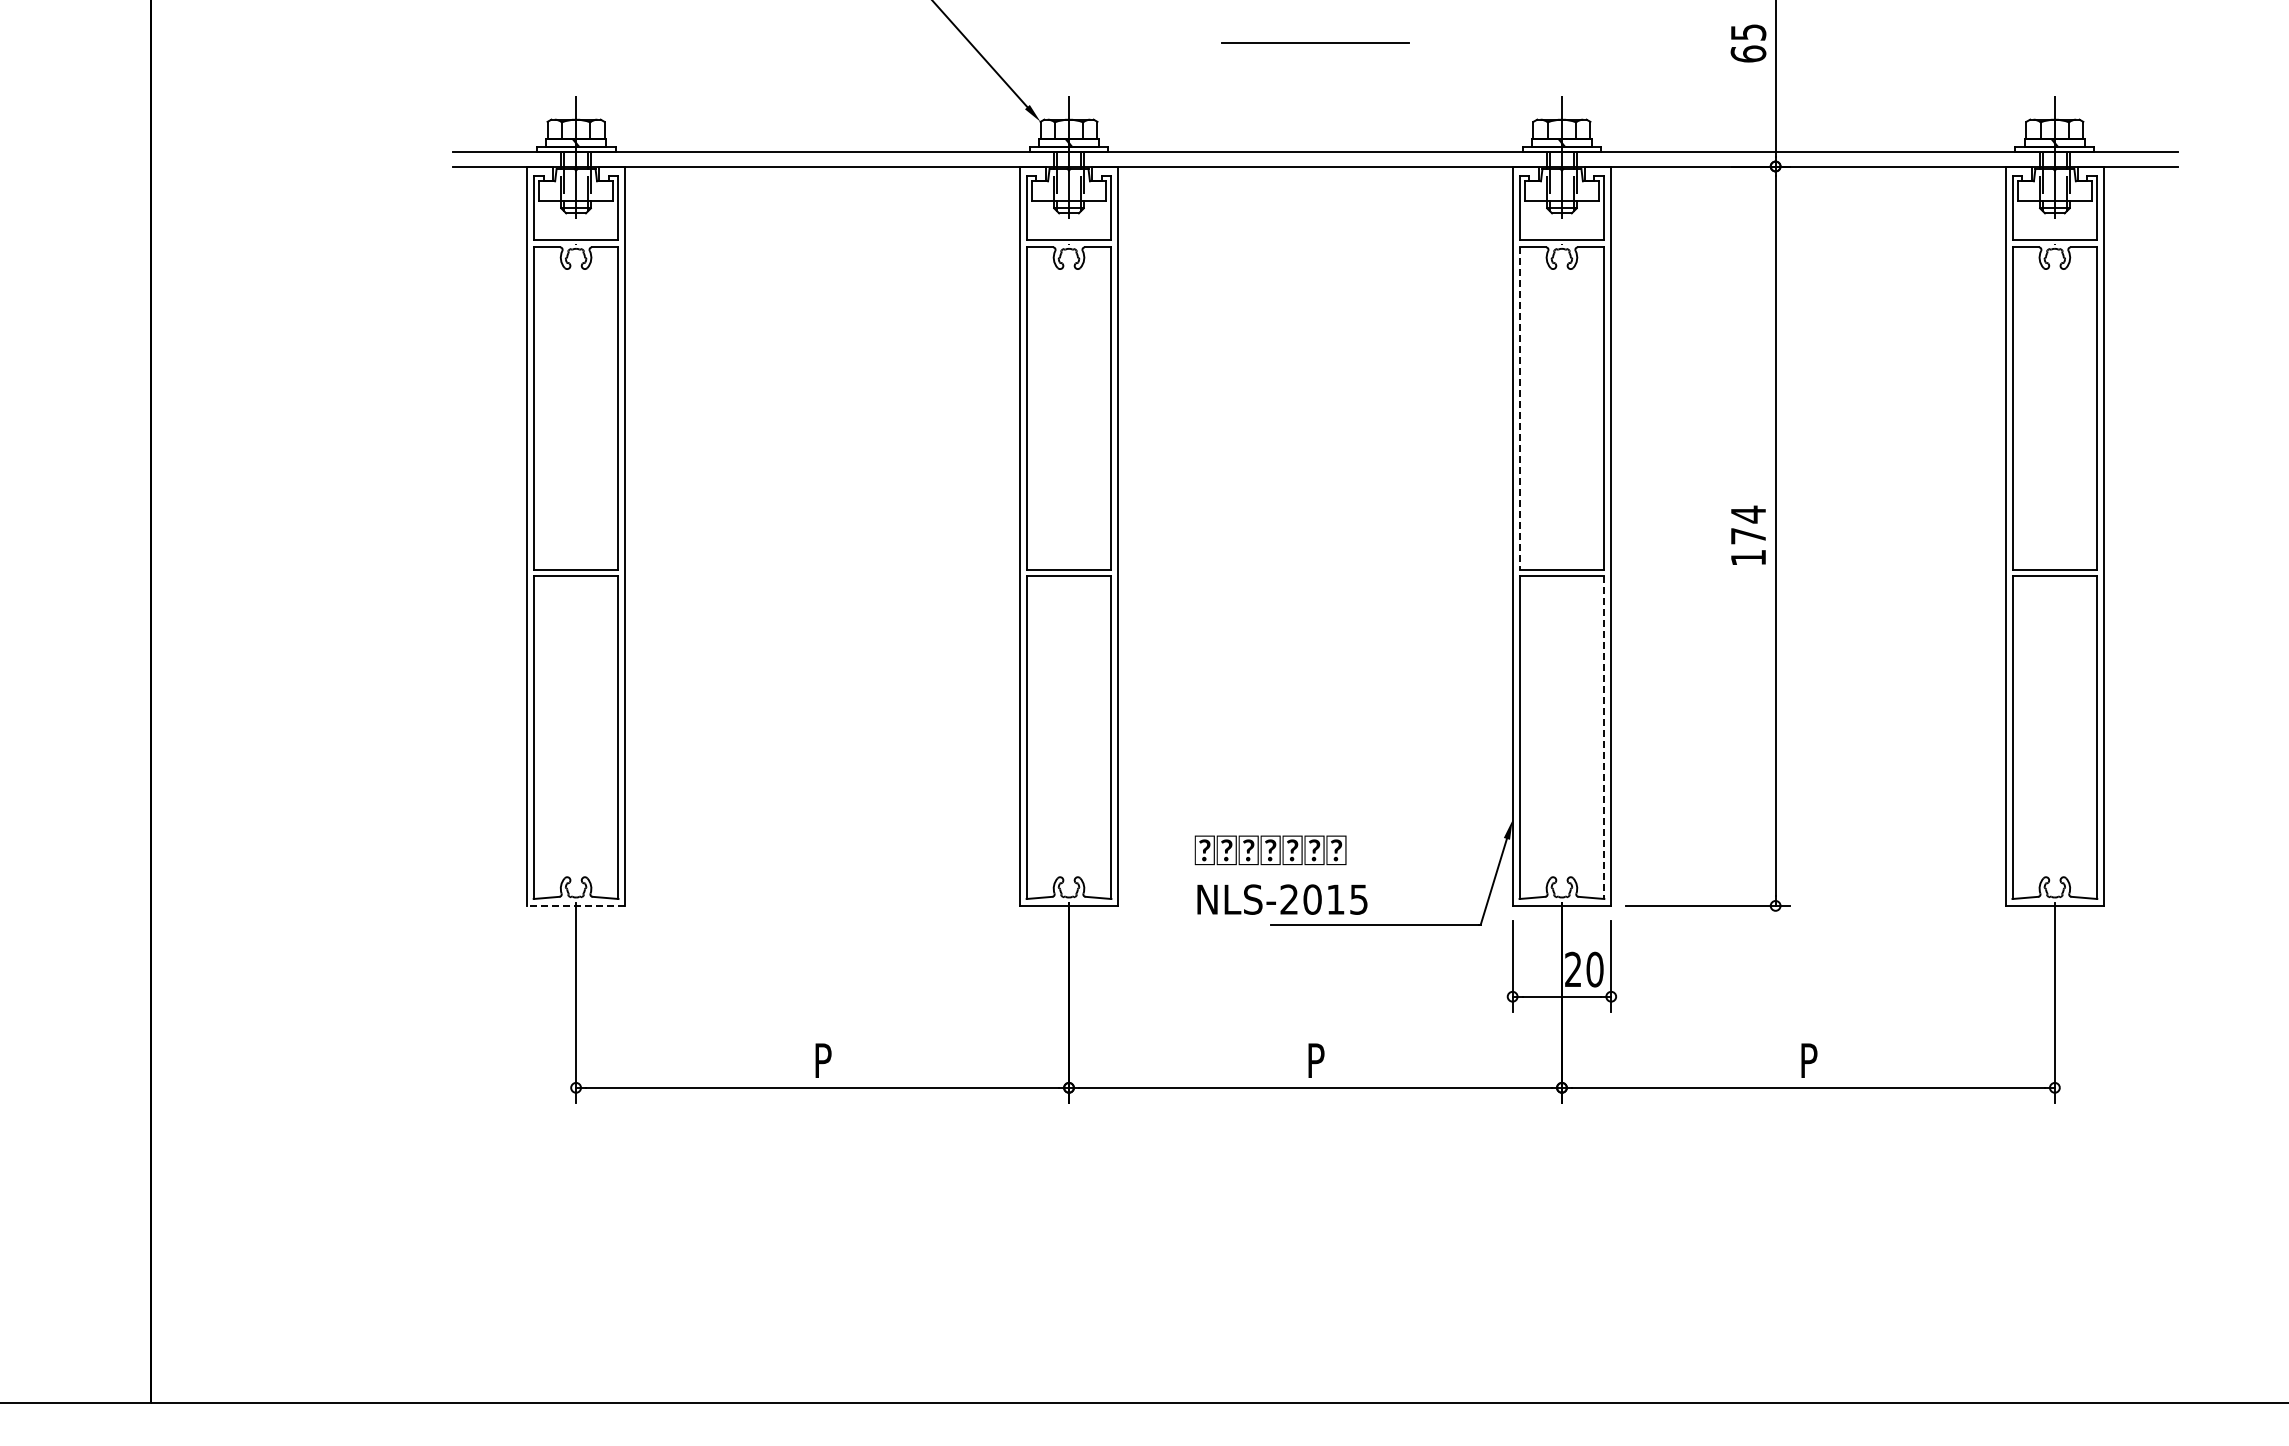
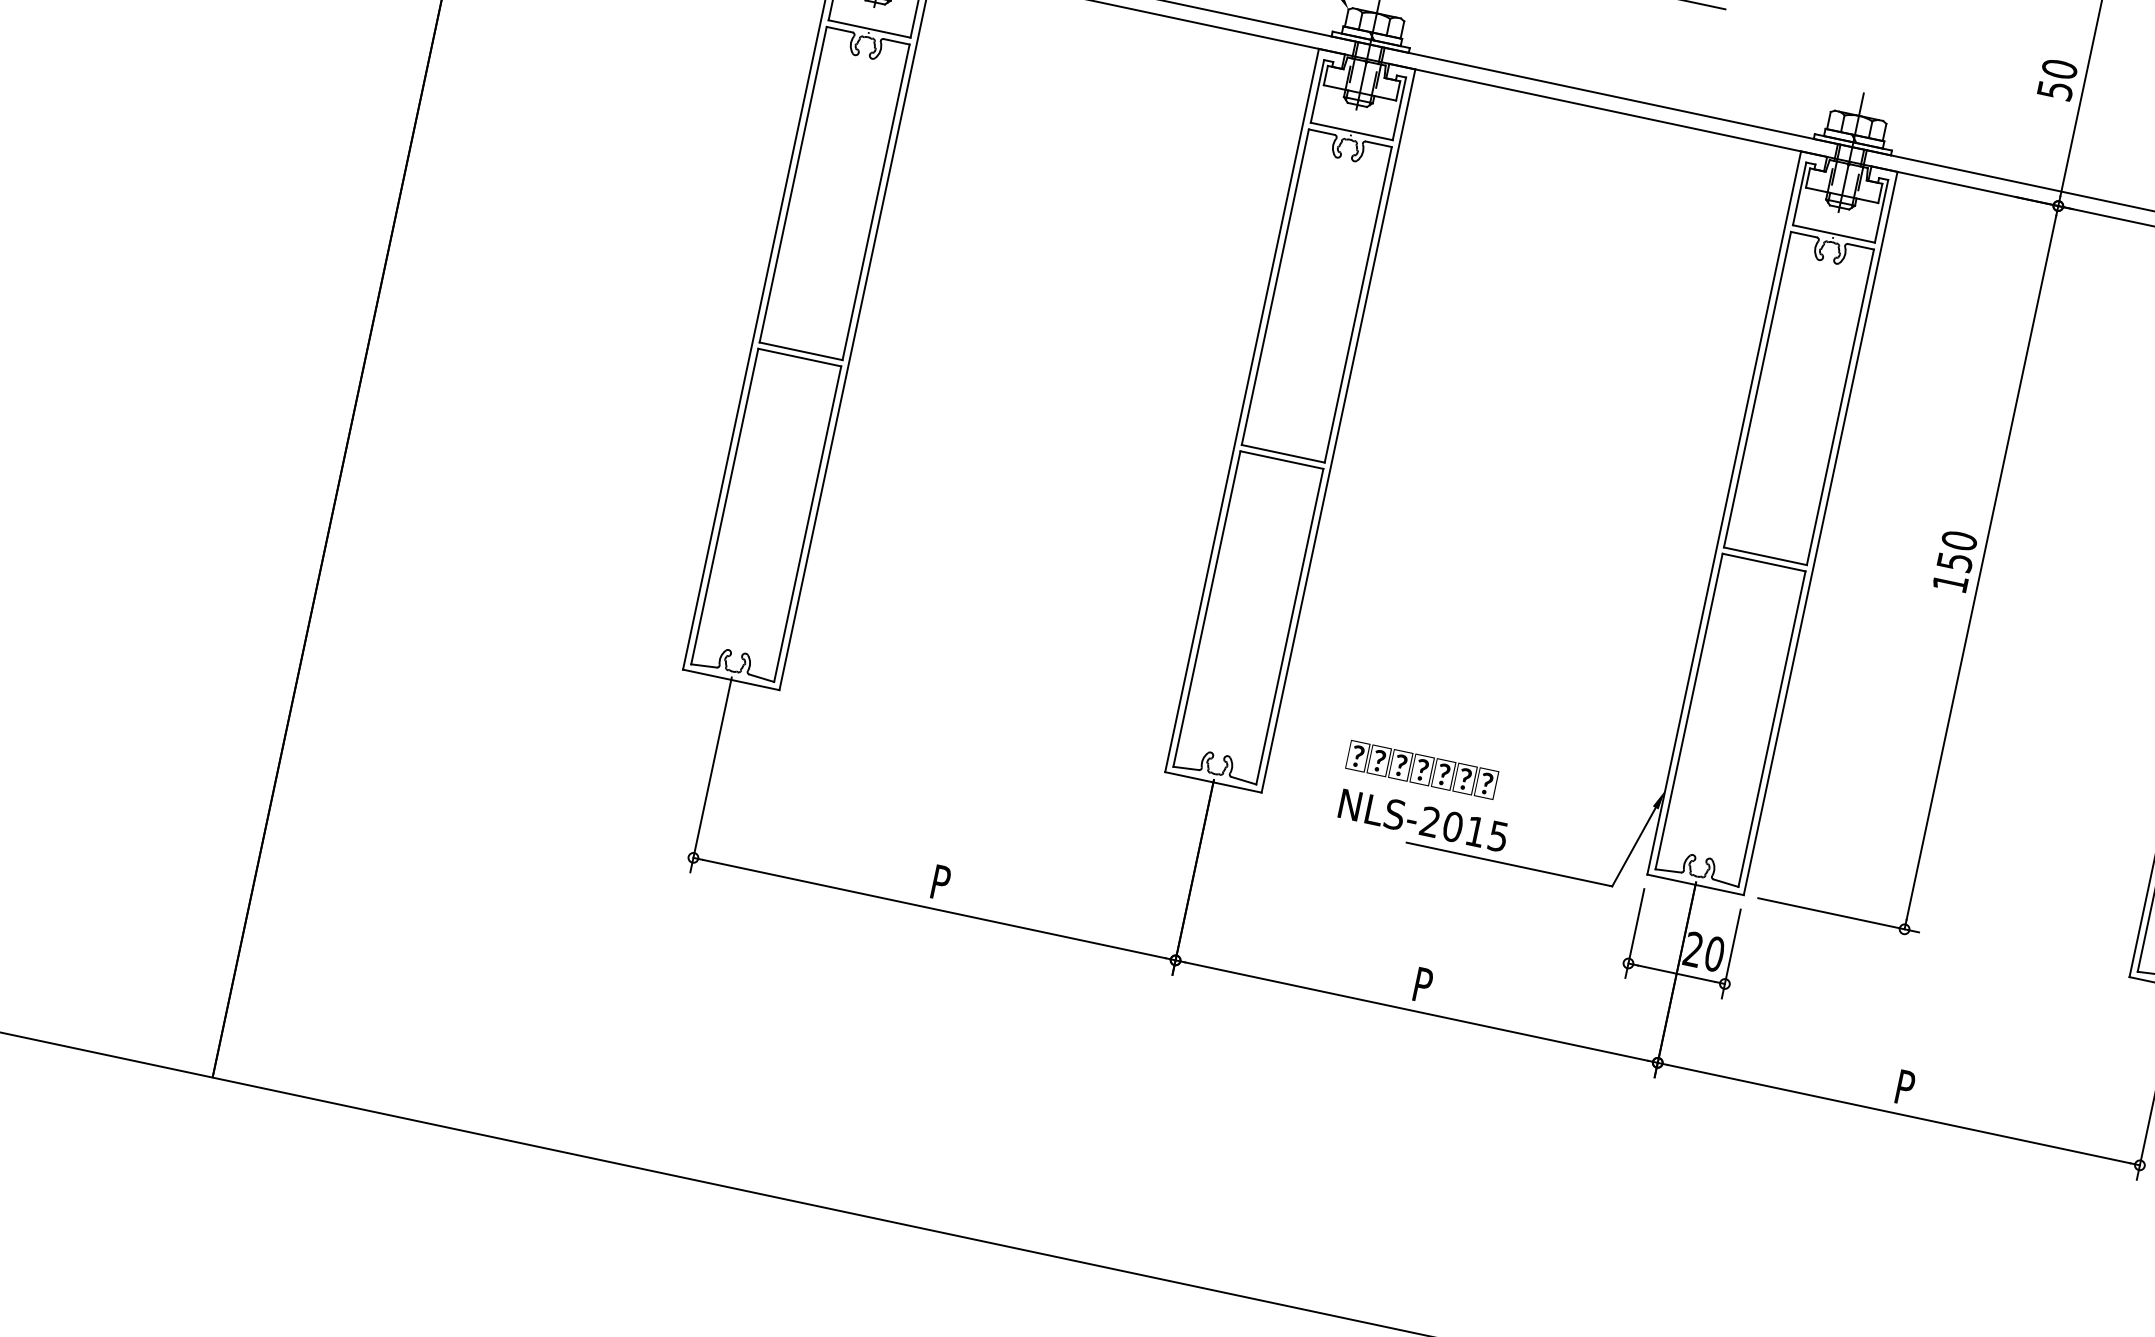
text: (1748, 42) -> (2057, 79), 65 -> 50
line: (1519, 409) -> (1757, 390), dashed -> solid
text: (1748, 524) -> (1957, 550), 174 -> 150
line: (1604, 738) -> (1772, 729), dashed -> solid
line: (575, 905) -> (730, 679), dashed -> solid

